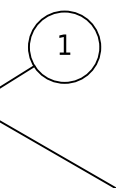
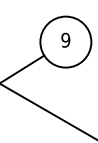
text: (64, 43) -> (65, 39), 1 -> 9

